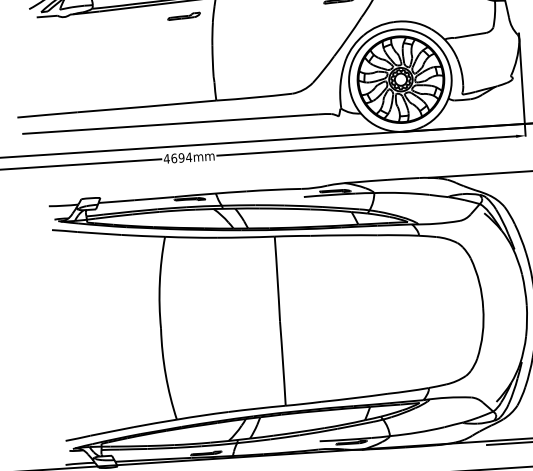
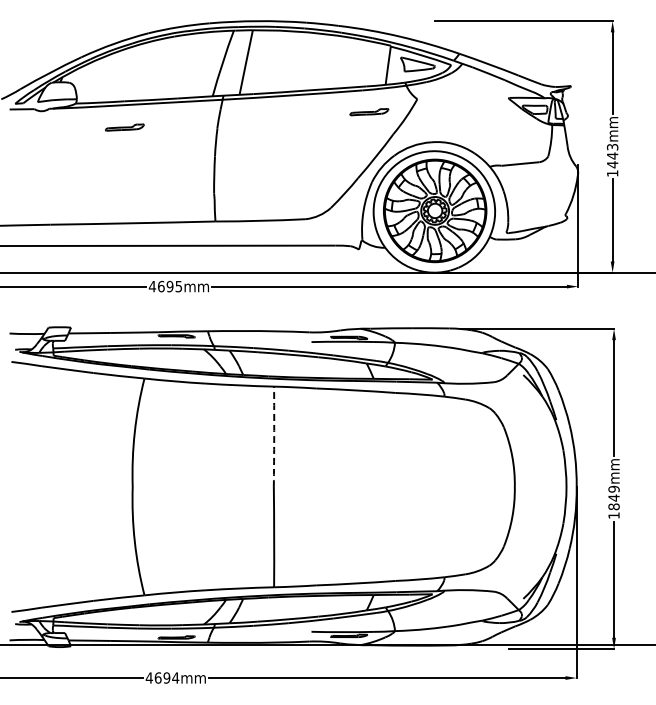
part: (183, 16) -> (124, 127), moved
text: (188, 157) -> (178, 286), 4694mm -> 4695mm
arc: (277, 278) -> (274, 436), solid -> dashed

